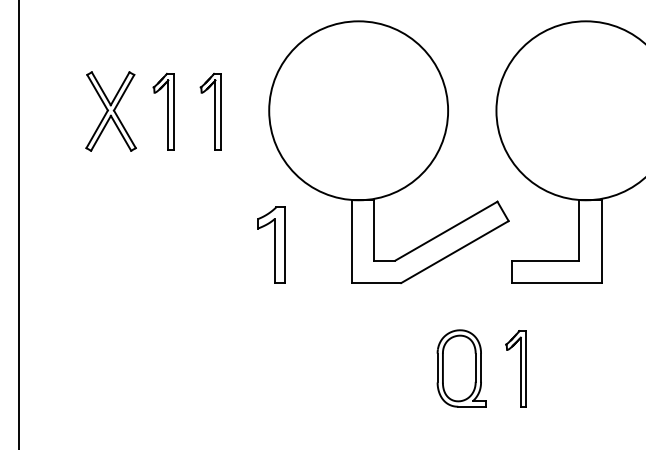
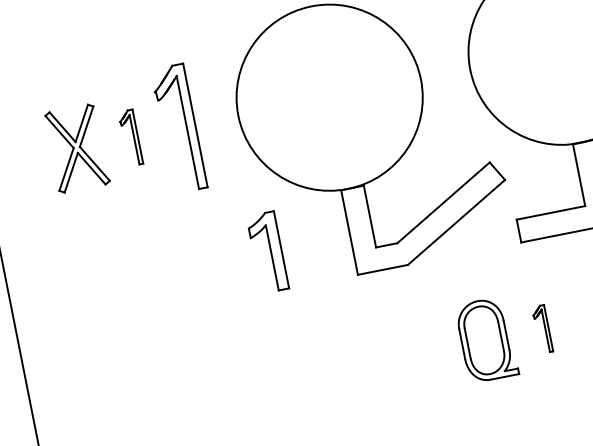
part: (163, 111) -> (130, 137), size x0.7
part: (210, 111) -> (178, 128), size x1.6
part: (515, 368) -> (541, 329), size x0.6

